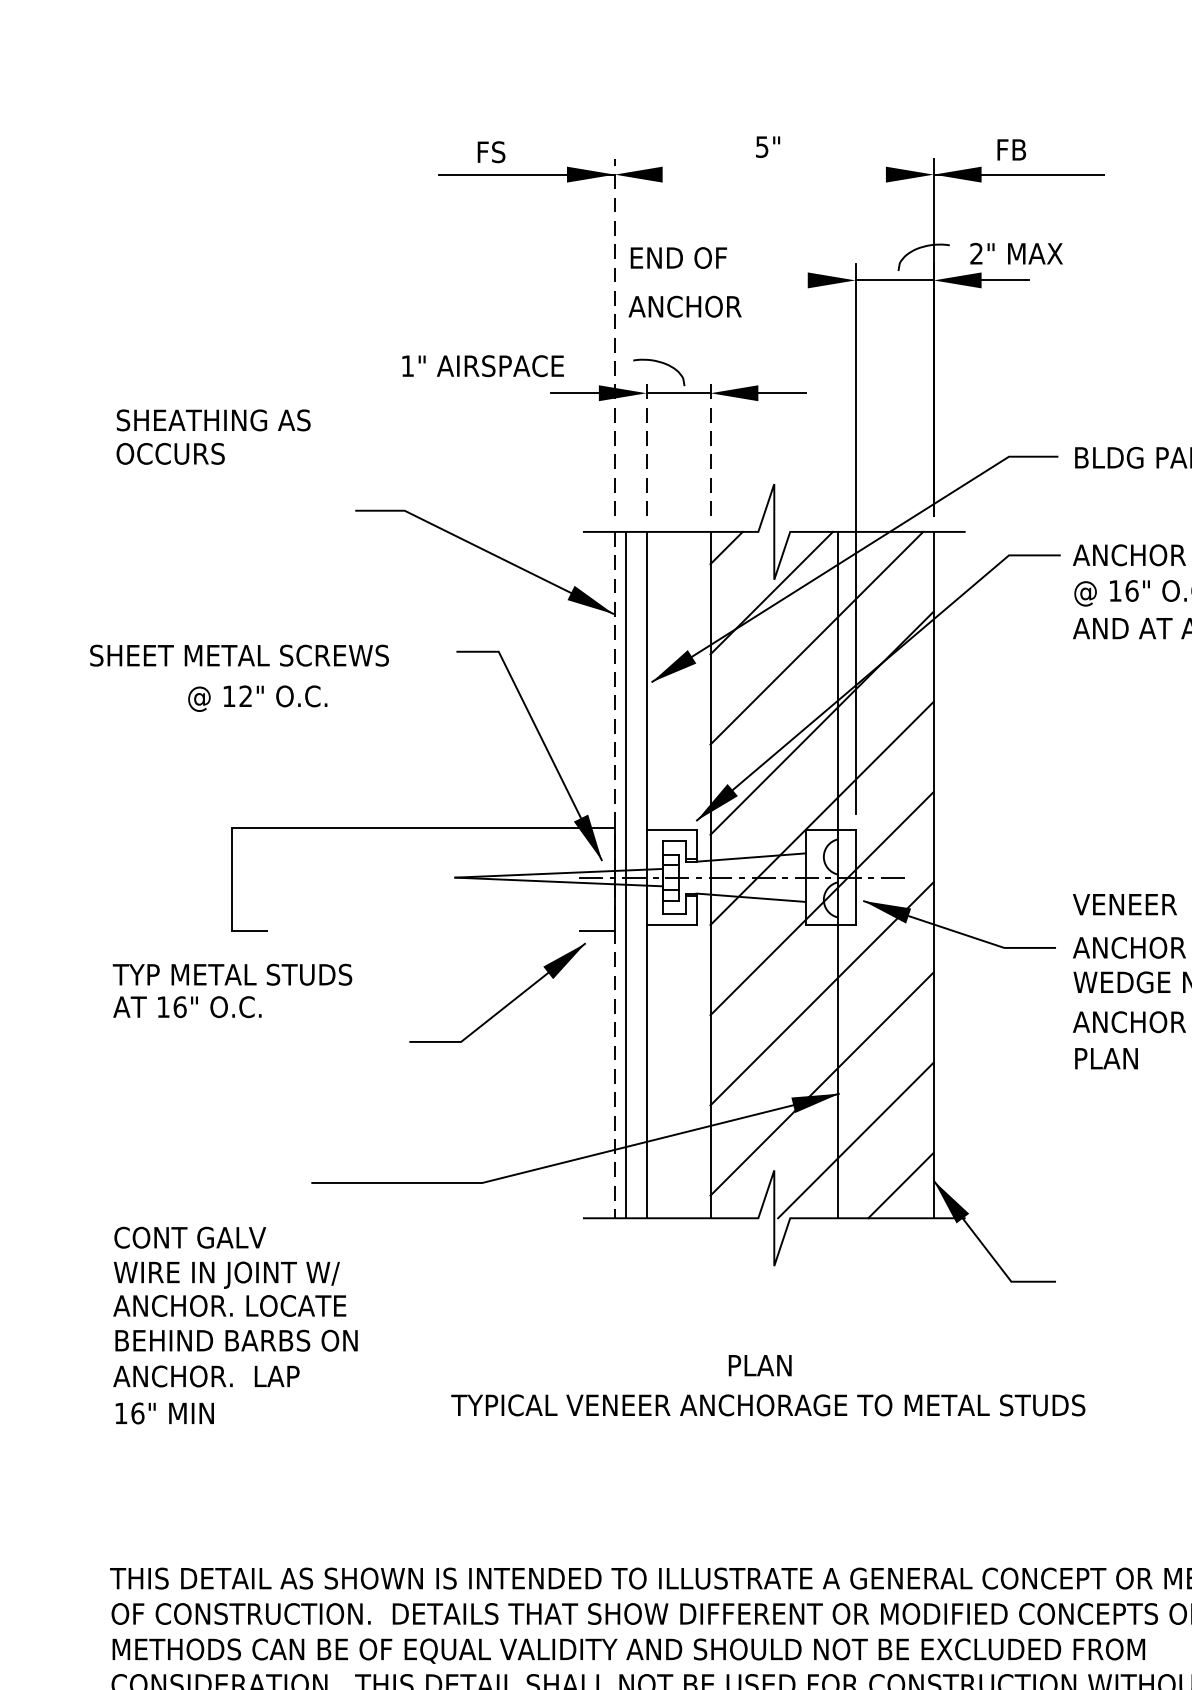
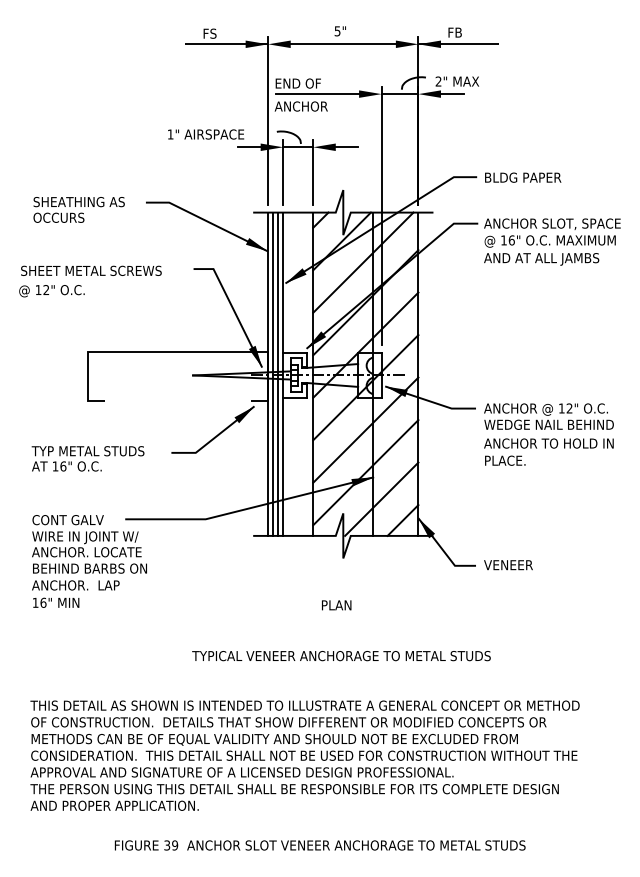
line: (772, 175) -> (342, 44), added
line: (719, 281) -> (317, 94), added
line: (615, 336) -> (268, 120), dashed -> solid
text: (212, 436) -> (78, 209), moved
line: (647, 446) -> (283, 172), dashed -> solid
line: (711, 446) -> (313, 172), dashed -> solid
text: (256, 699) -> (51, 291), moved
line: (636, 873) -> (278, 373), added
line: (615, 875) -> (268, 374), dashed -> solid
text: (1124, 905) -> (508, 565), moved
text: (231, 990) -> (87, 458), moved
text: (1141, 1058) -> (516, 460), PLAN -> PLACE.
text: (235, 1325) -> (89, 561), moved
text: (768, 1406) -> (341, 656), moved

